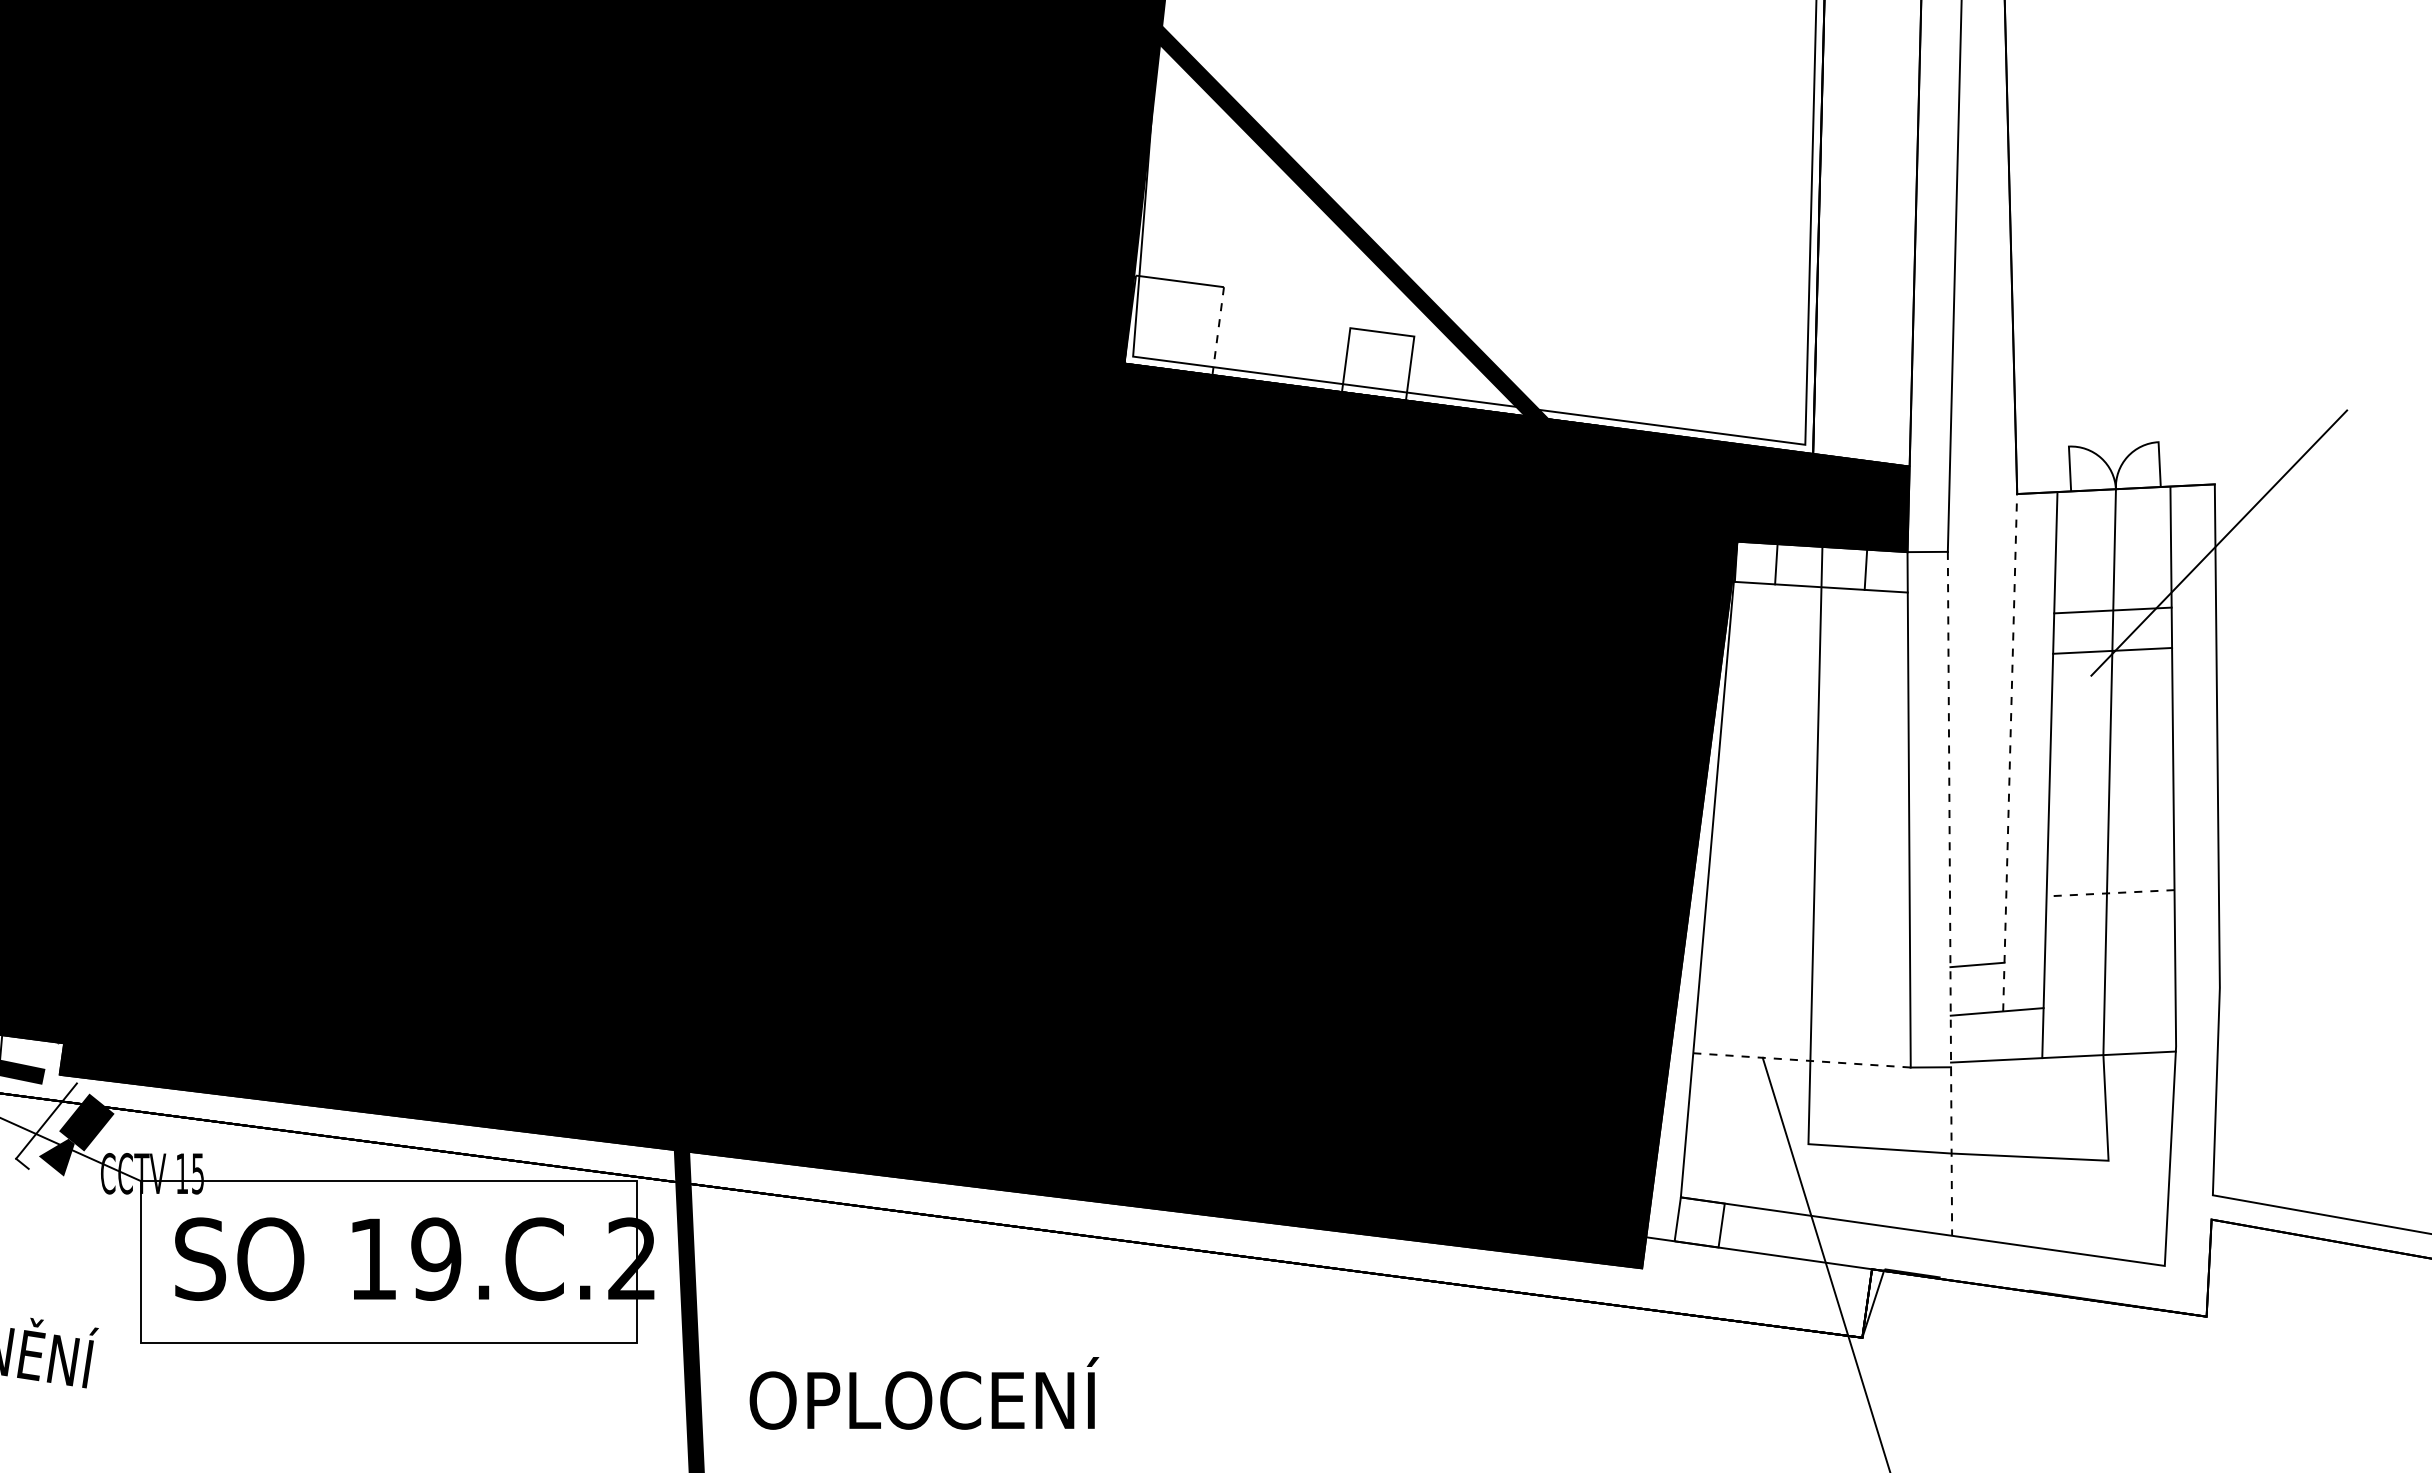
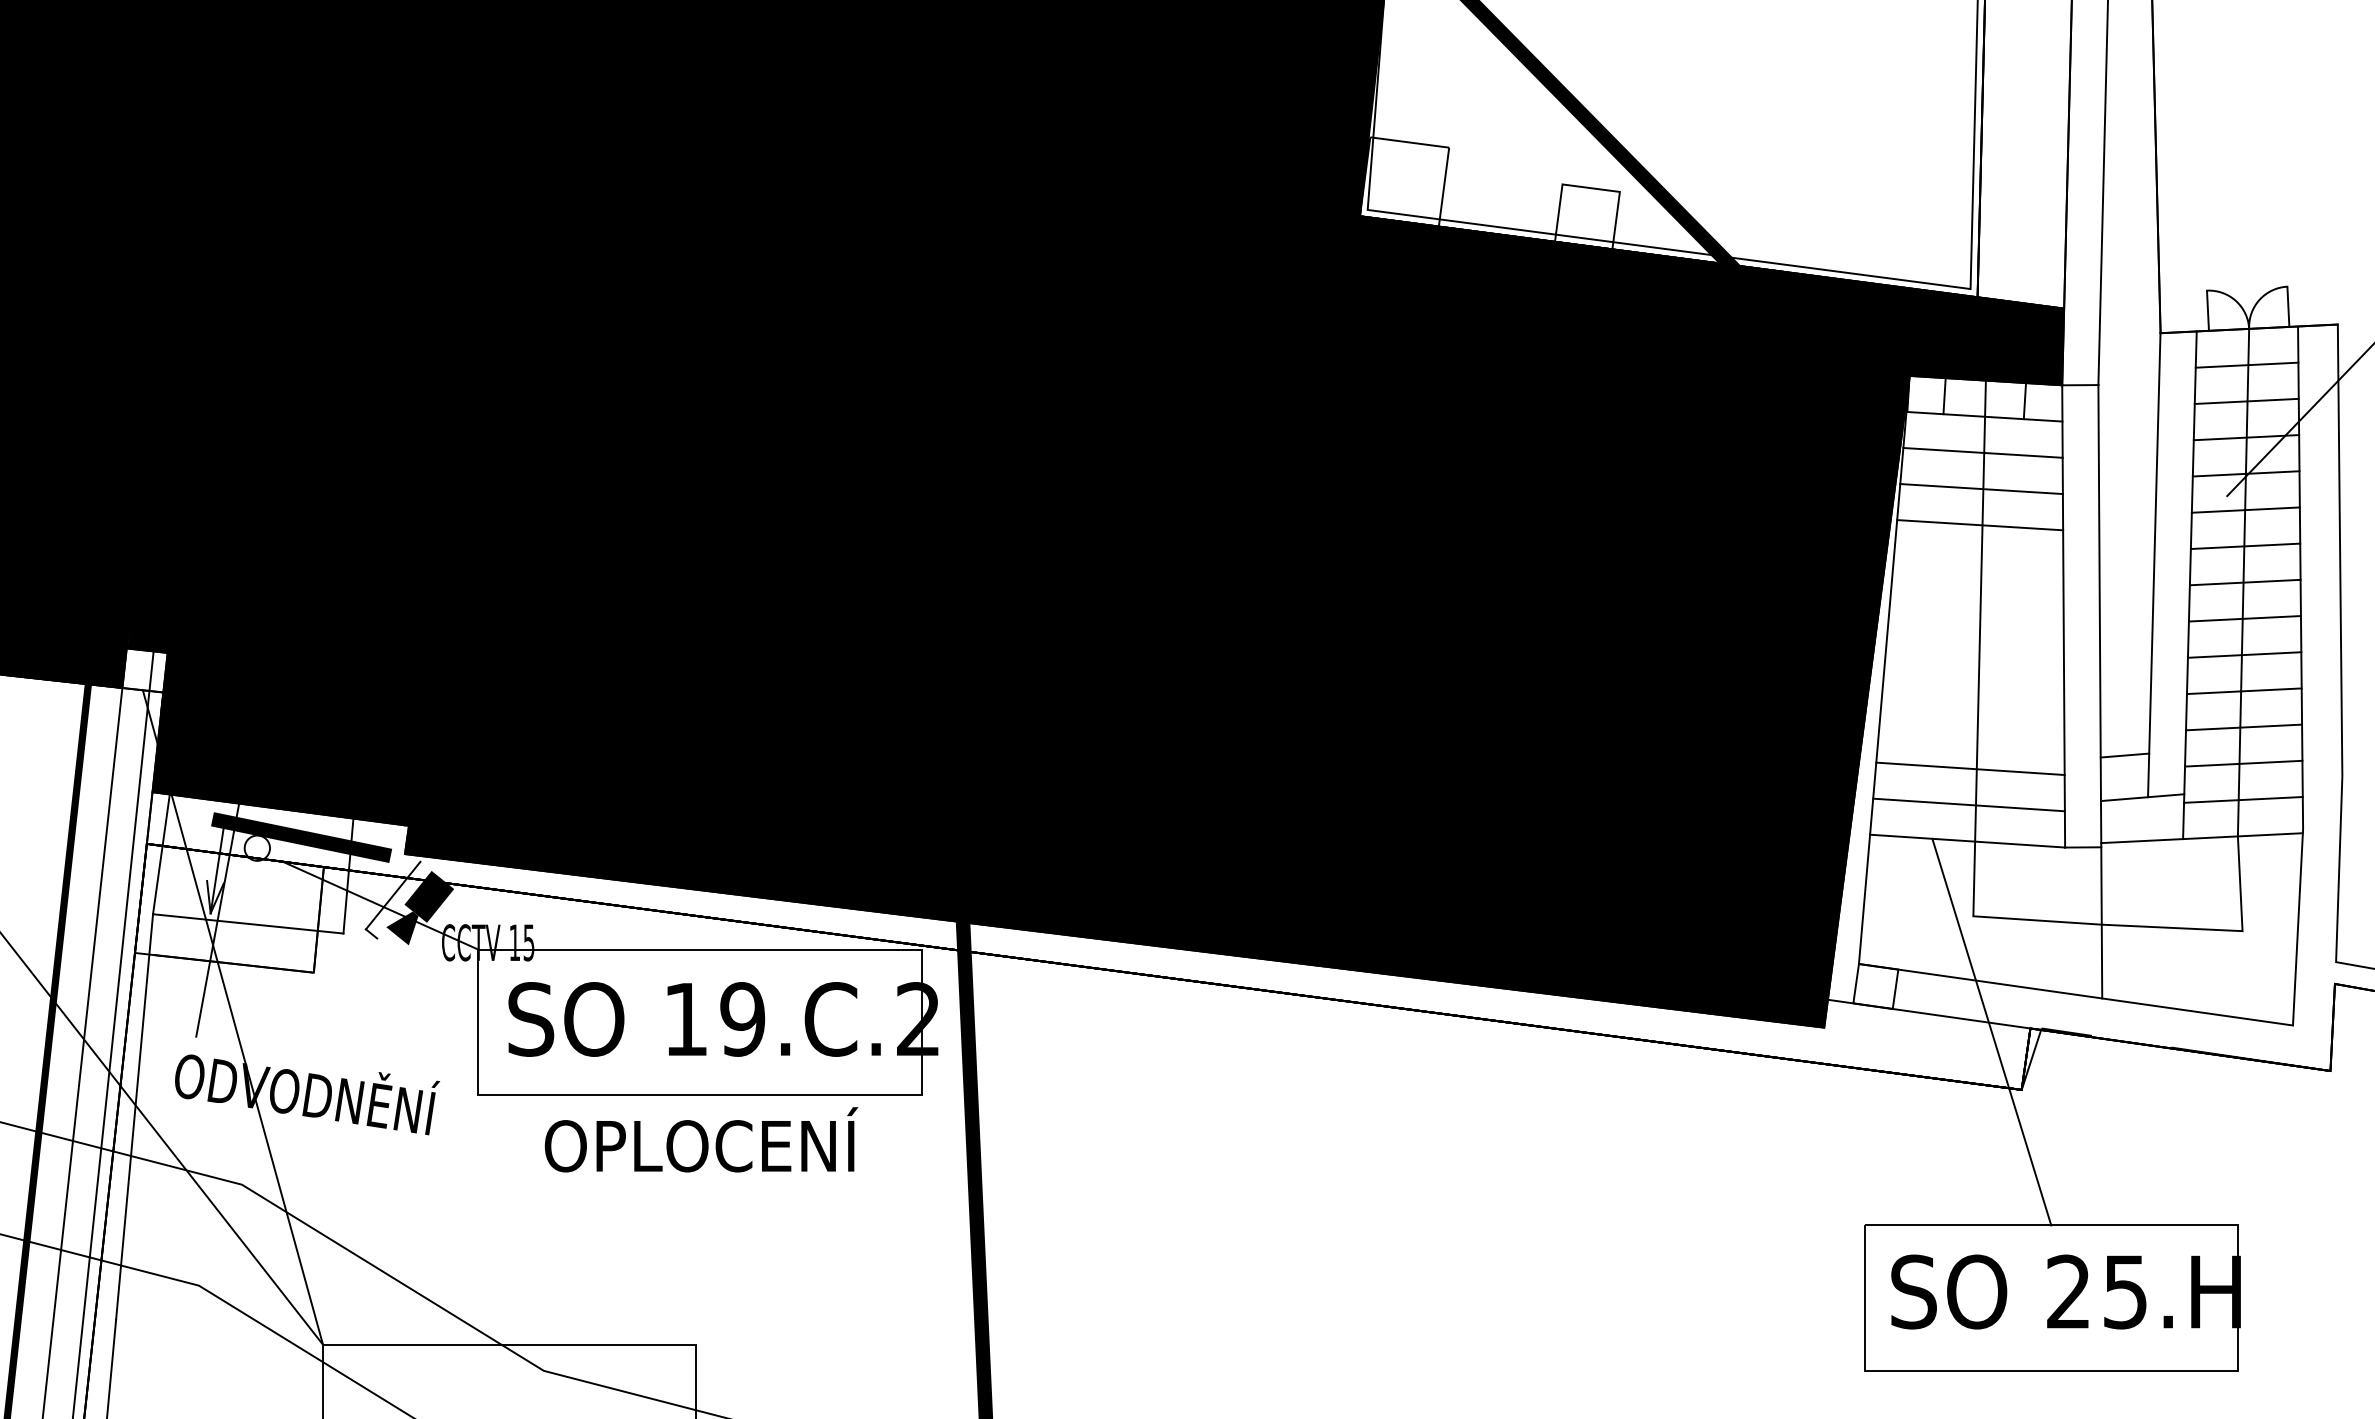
line: (1218, 331) -> (1444, 187), dashed -> solid
line: (2112, 528) -> (2246, 364), added
line: (2112, 569) -> (2246, 400), added
line: (1818, 627) -> (1982, 452), added
line: (1817, 668) -> (1981, 489), added
line: (2111, 690) -> (2245, 509), added
line: (1816, 708) -> (1980, 525), added
line: (2111, 731) -> (2245, 546), added
line: (2010, 751) -> (2154, 564), dashed -> solid
line: (2110, 772) -> (2244, 582), added
line: (2110, 812) -> (2244, 618), added
line: (2110, 852) -> (2244, 654), added
line: (1950, 893) -> (2100, 691), dashed -> solid
line: (2109, 893) -> (2243, 691), dashed -> solid
line: (2110, 933) -> (2244, 727), added
line: (2109, 973) -> (2243, 763), added
line: (1805, 979) -> (1970, 768), added
line: (2109, 1013) -> (2243, 799), added
line: (1803, 1019) -> (1968, 804), added
line: (1801, 1060) -> (1967, 841), dashed -> solid
text: (924, 1393) -> (701, 1139), moved

